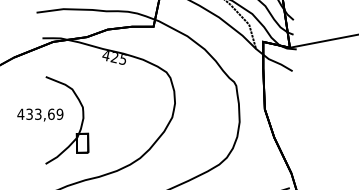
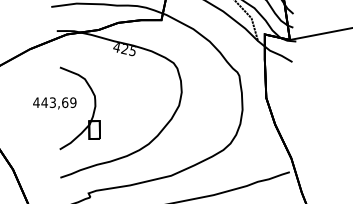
text: (29, 114) -> (44, 102), 433,69 -> 443,69

